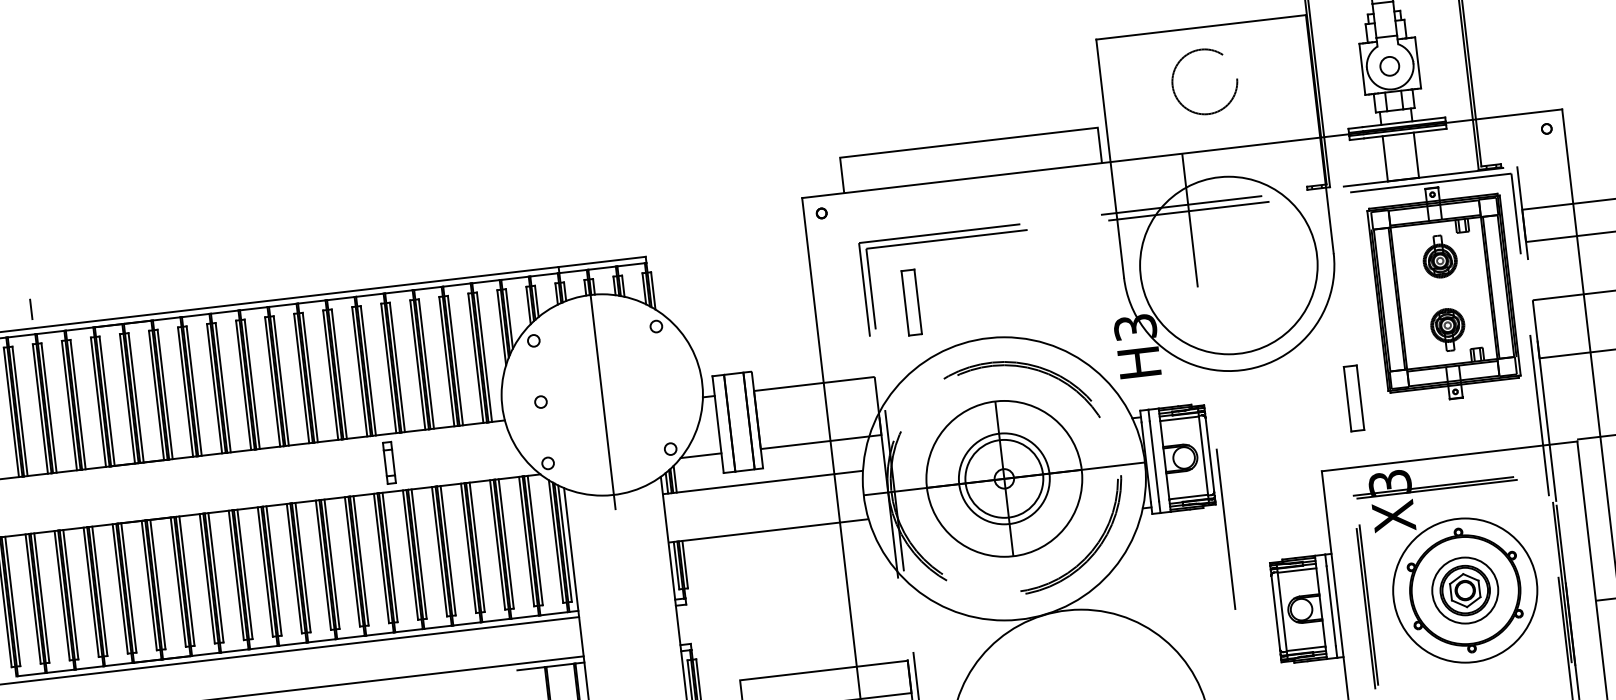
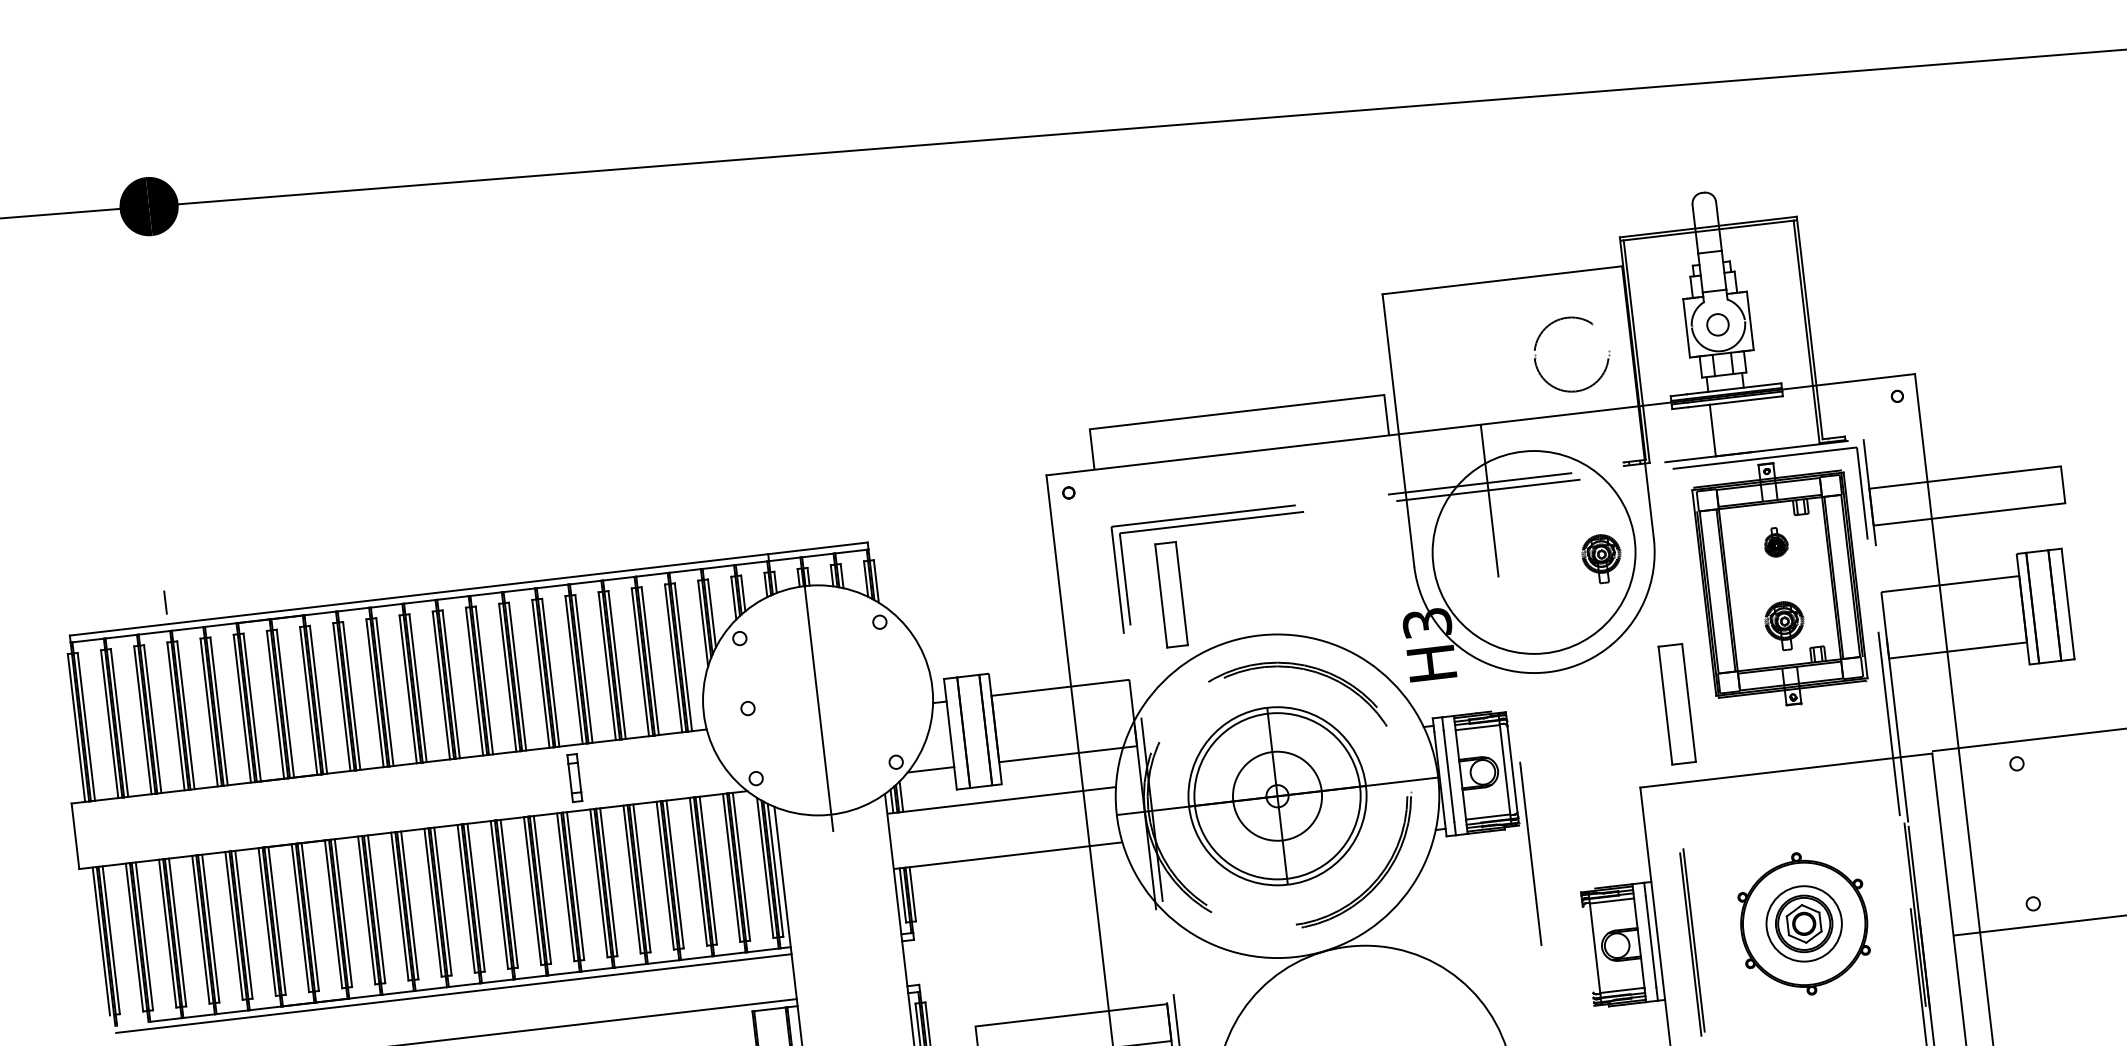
circle: (1204, 81) -> (1571, 354), moved
line: (1416, 155) -> (1748, 426), removed
part: (1441, 256) -> (1776, 542), size x0.6
part: (1287, 271) -> (1601, 559), added
part: (911, 302) -> (1171, 594), size x1.4
part: (1353, 398) -> (1676, 704), size x1.6
circle: (1004, 479) -> (1277, 796), size x1.6
part: (1445, 566) -> (1781, 896), removed
line: (1275, 616) -> (1587, 953), removed
line: (530, 668) -> (736, 1013), removed

